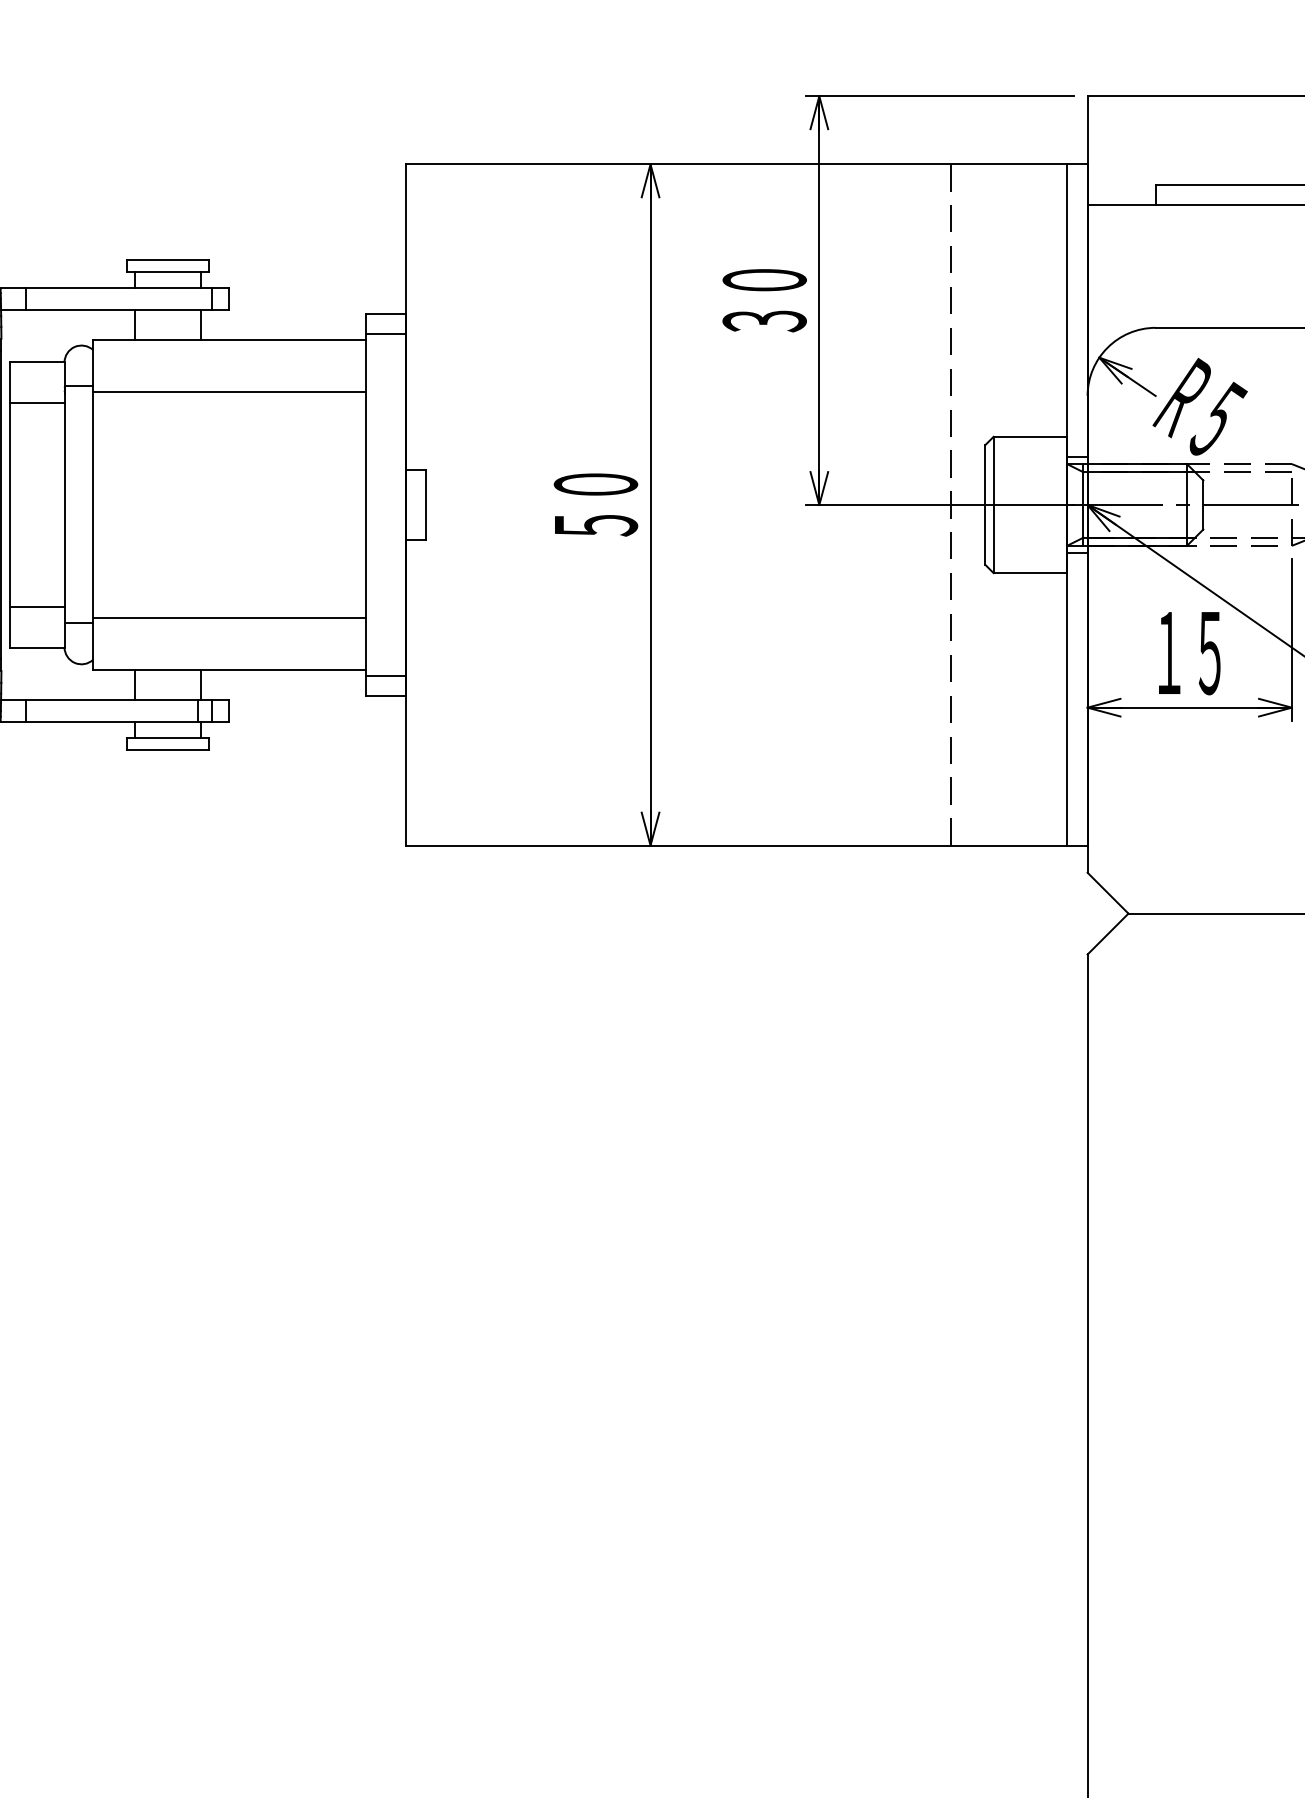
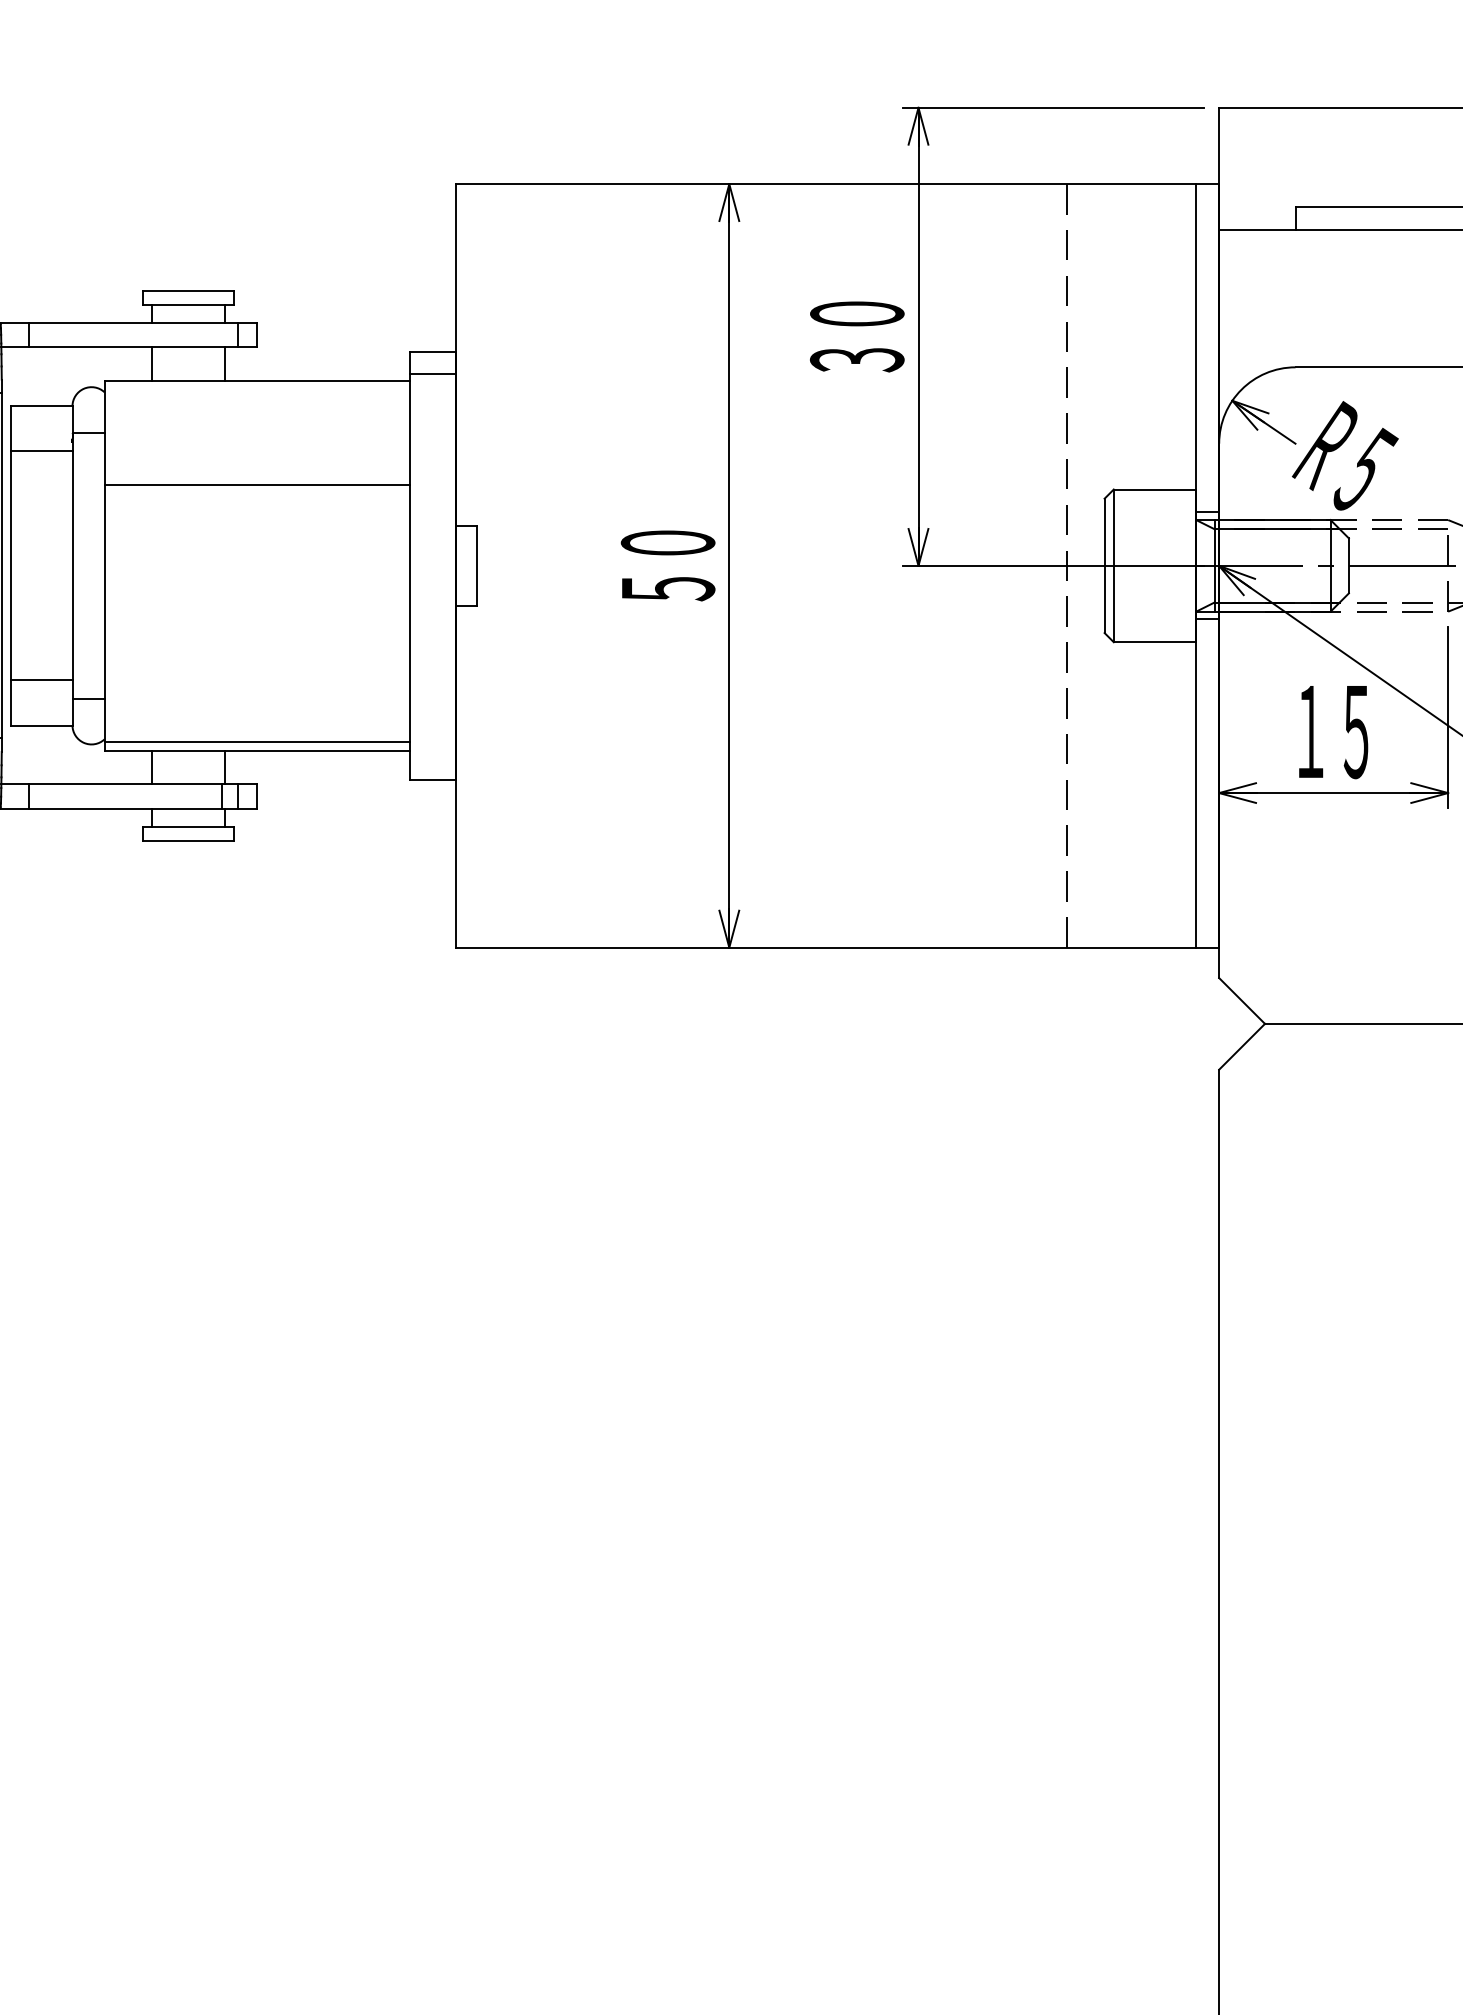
line: (228, 392) -> (256, 485), moved
line: (228, 617) -> (256, 741), moved
line: (385, 675) -> (432, 757), removed

